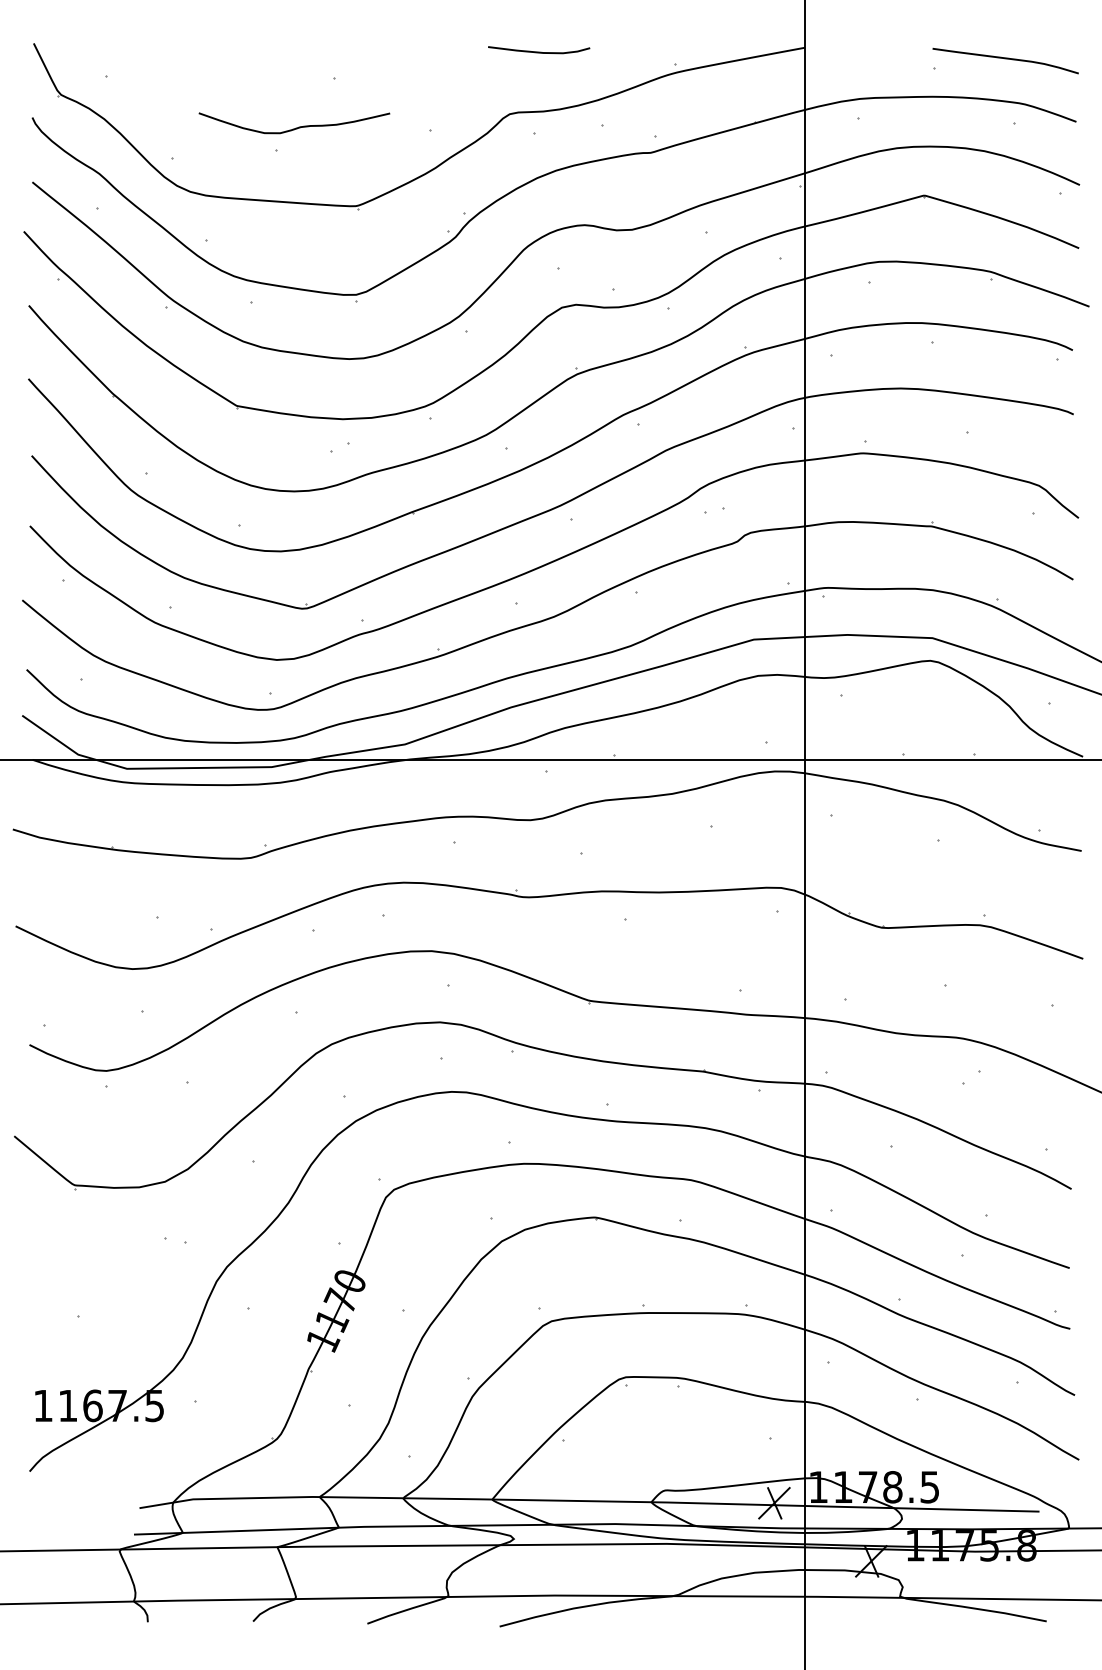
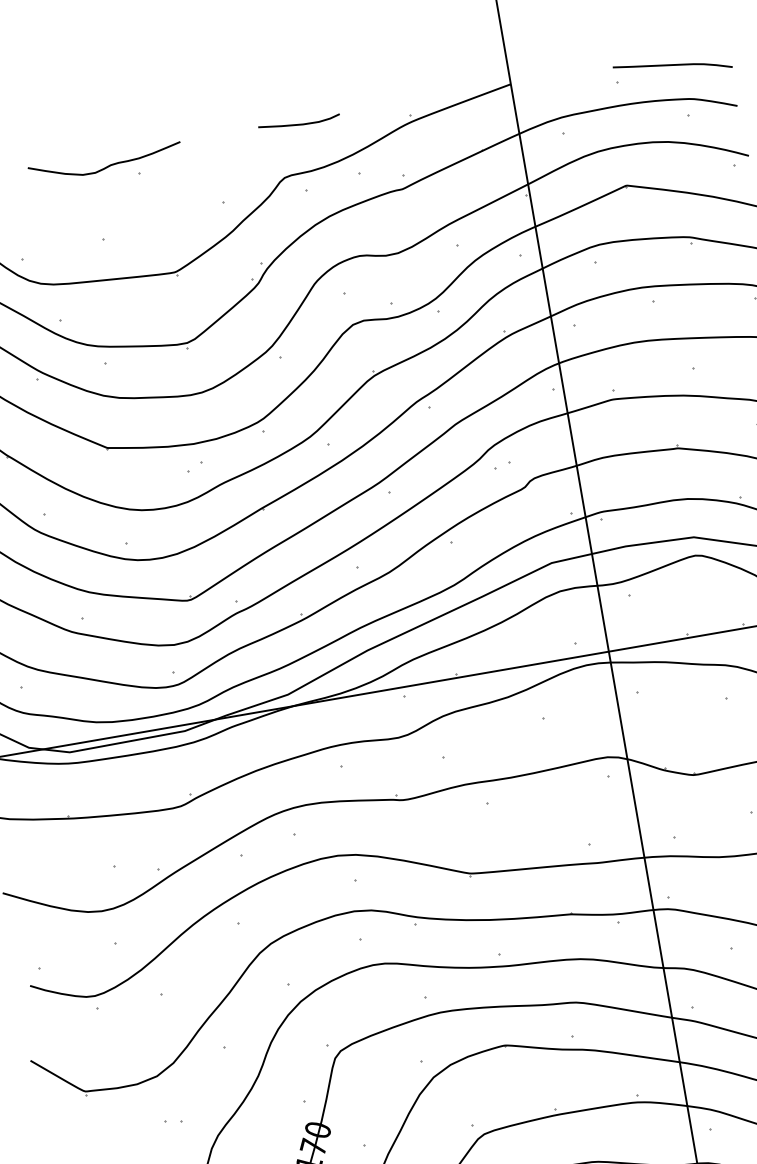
curve: (295, 127) -> (106, 166), moved

